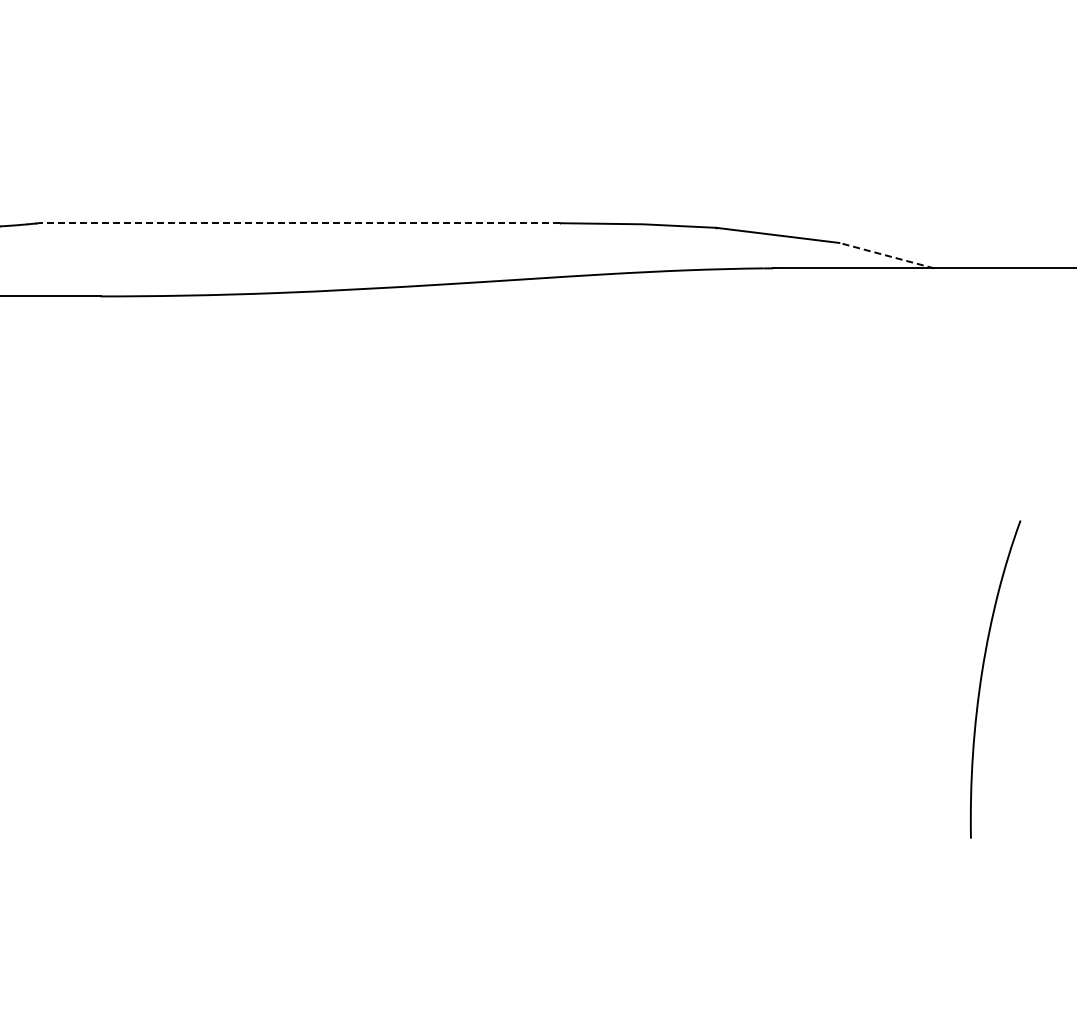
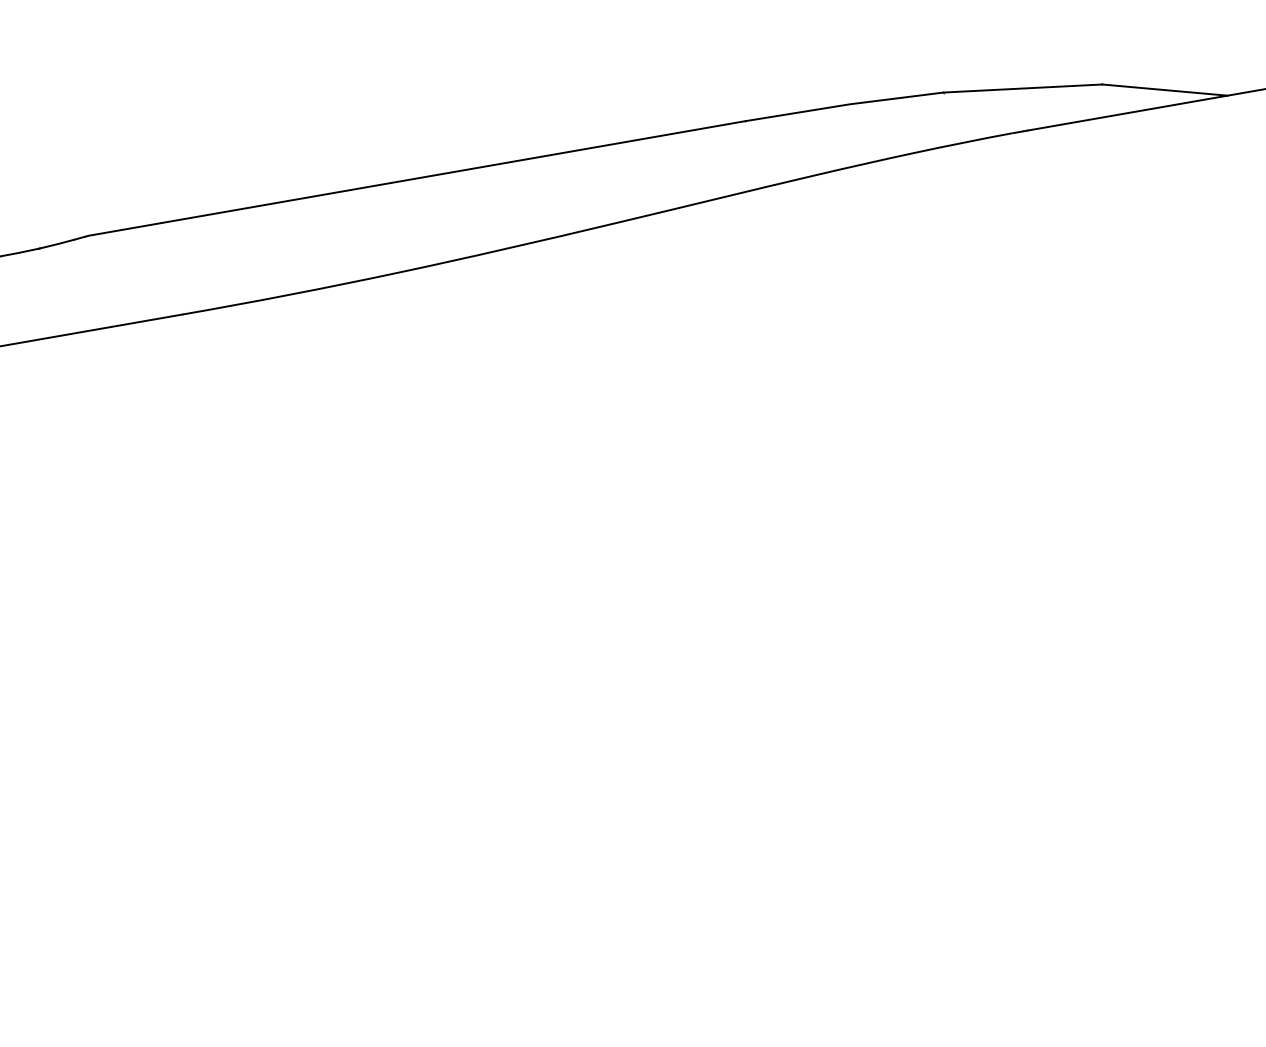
line: (298, 223) -> (415, 179), dashed -> solid
line: (886, 255) -> (1164, 89), dashed -> solid

